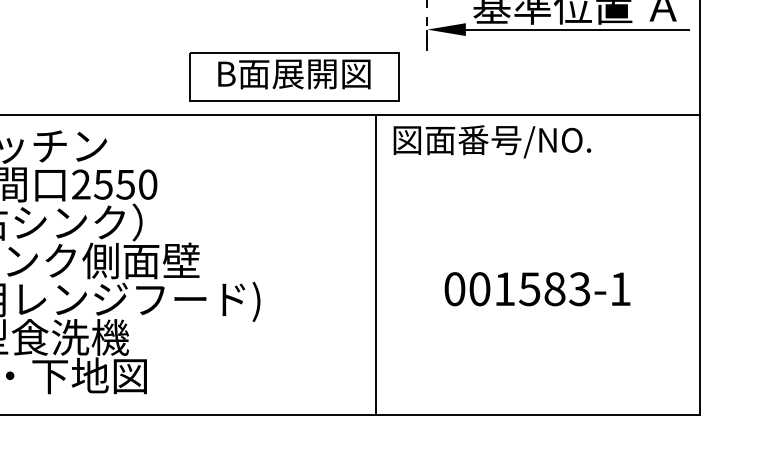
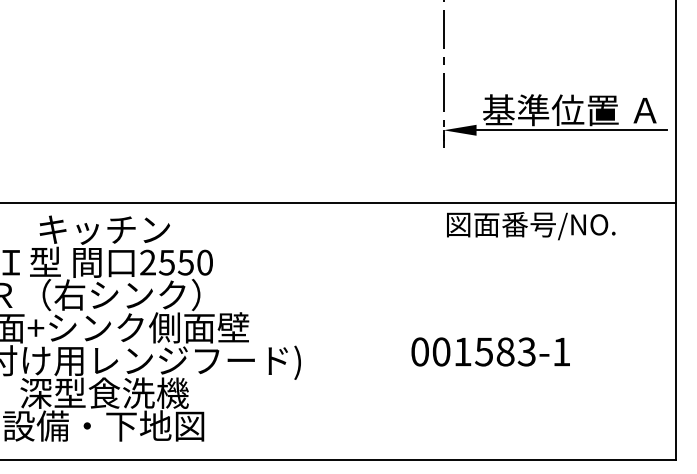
part: (293, 77) -> (329, 171), removed
text: (492, 142) -> (531, 226), moved
line: (375, 265) -> (399, 331), removed
text: (537, 288) -> (490, 351), moved

